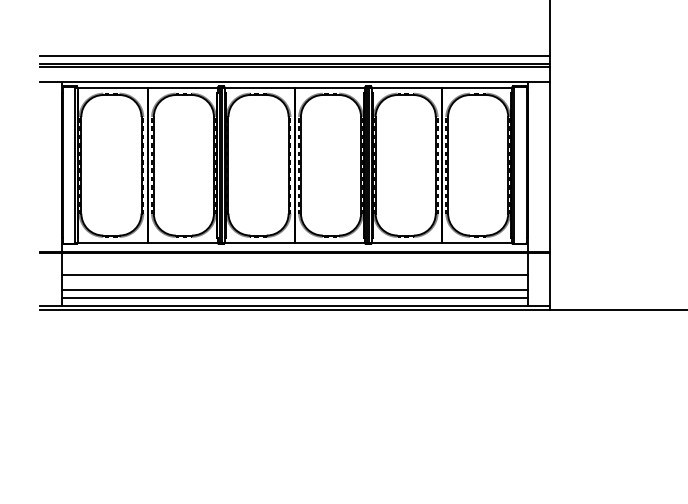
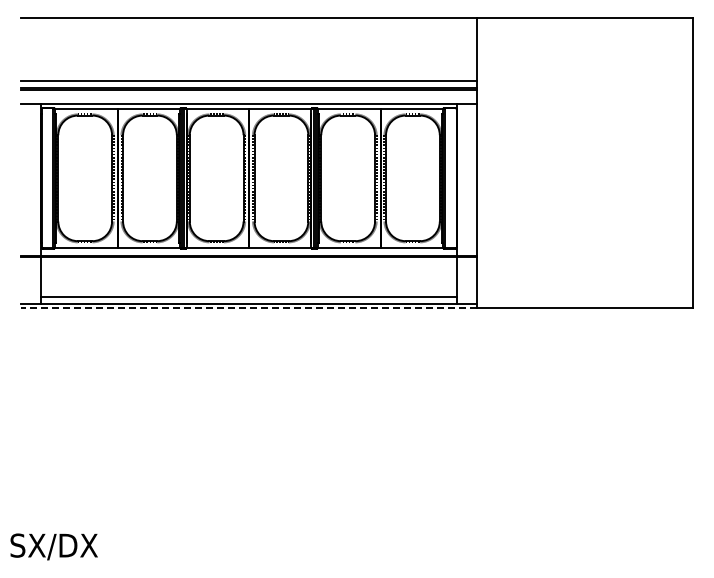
line: (295, 275) -> (249, 276), removed
line: (295, 289) -> (249, 289), removed
line: (295, 310) -> (249, 308), solid -> dashed

